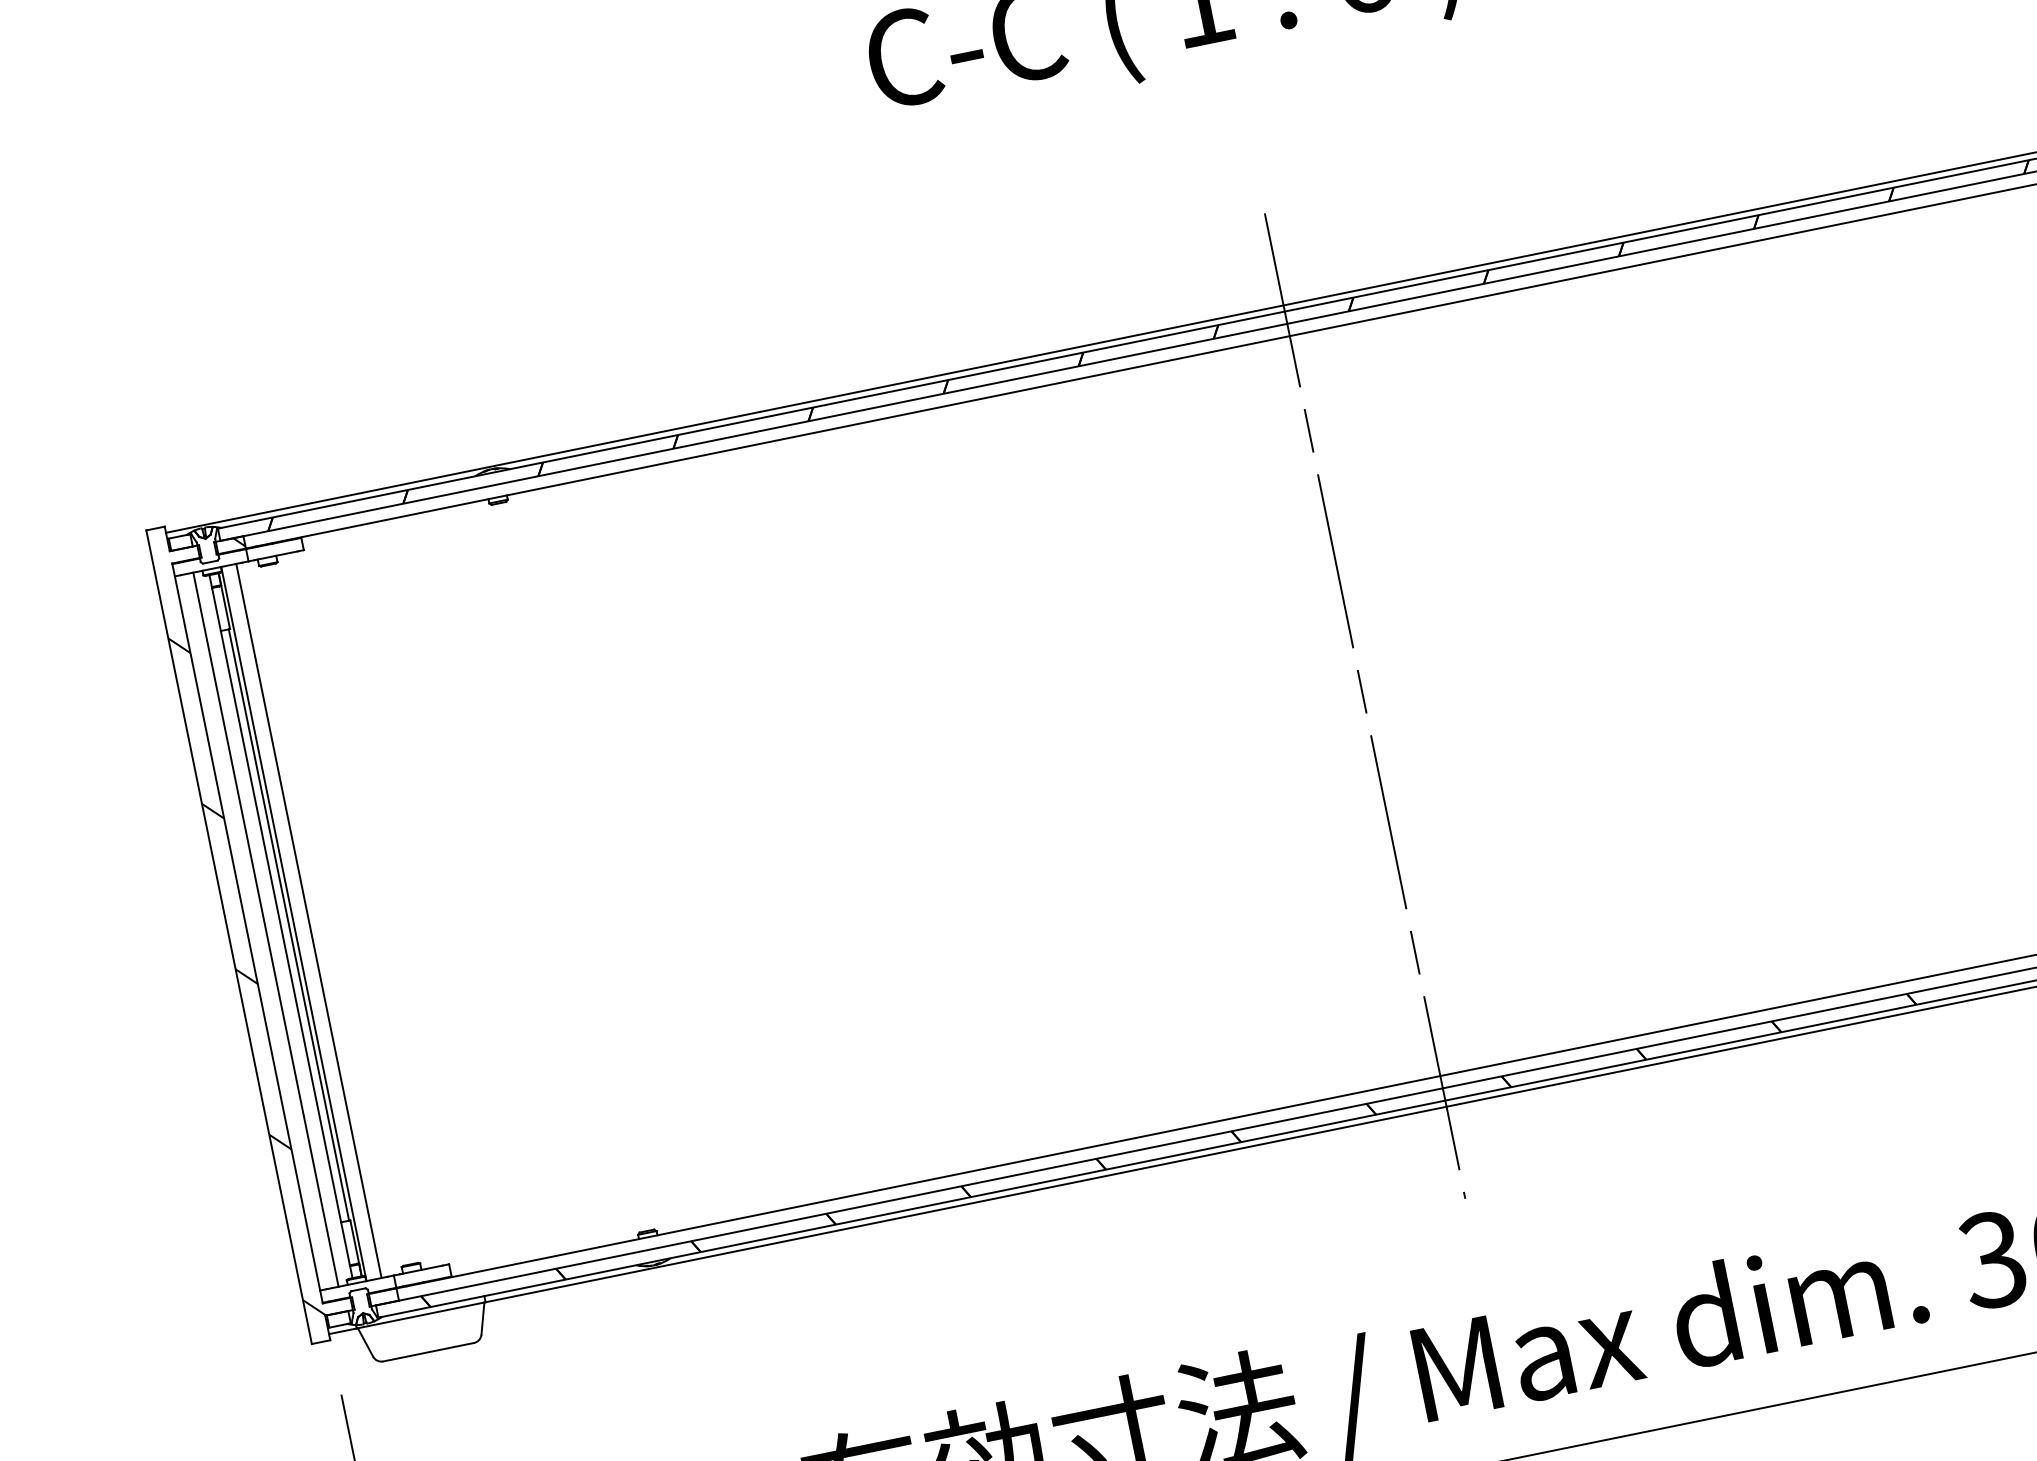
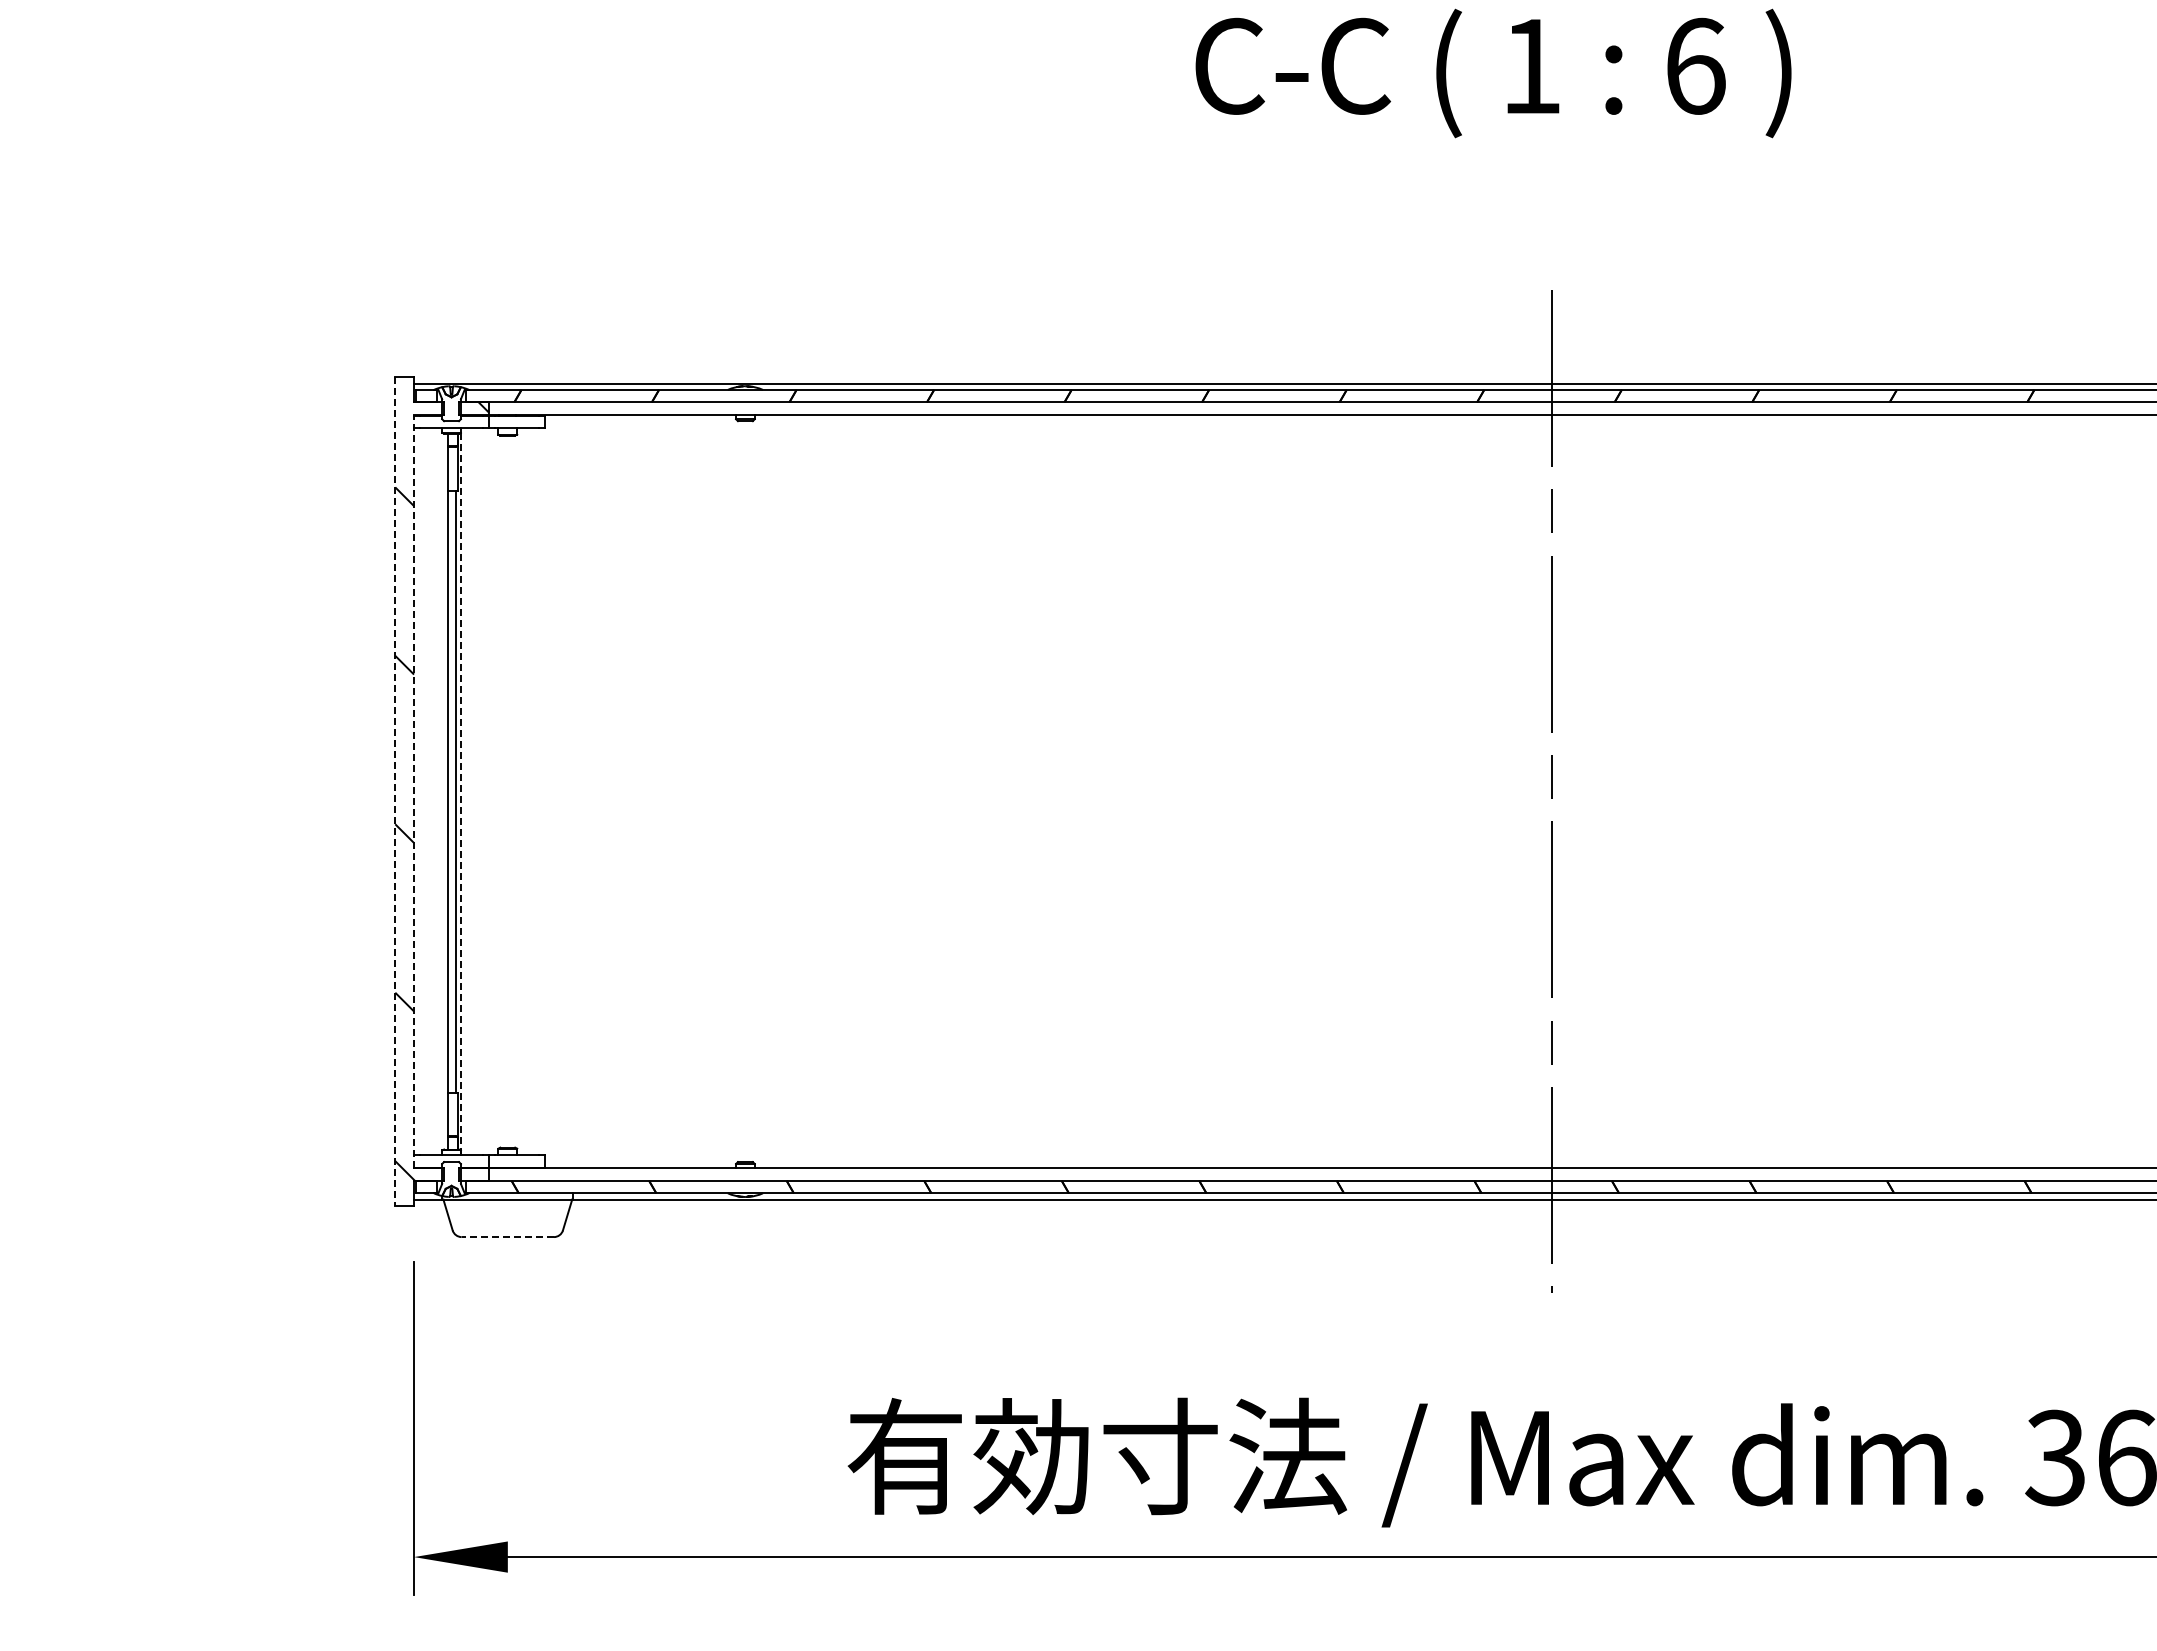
line: (308, 920) -> (476, 791), removed
line: (294, 923) -> (461, 791), solid -> dashed
line: (265, 929) -> (432, 791), removed
line: (247, 933) -> (414, 791), solid -> dashed
line: (229, 938) -> (395, 792), solid -> dashed
line: (428, 1352) -> (507, 1237), solid -> dashed

